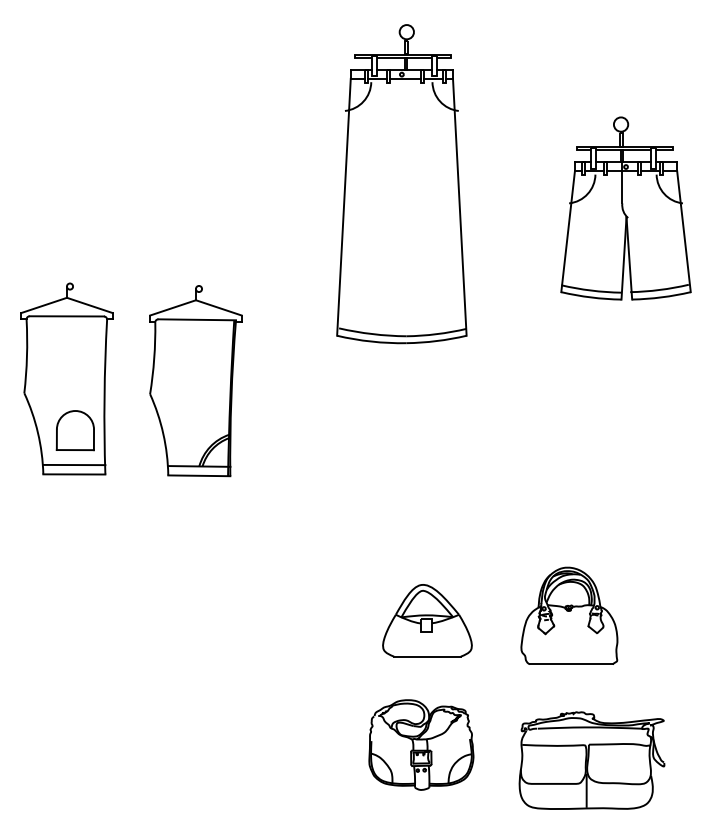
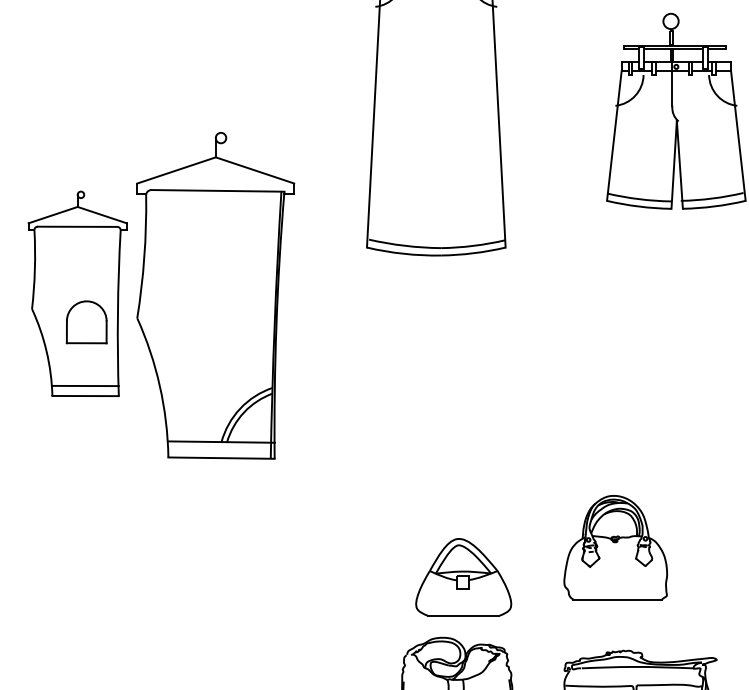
part: (195, 381) -> (215, 296), size x1.6
part: (74, 430) -> (85, 322), moved
part: (427, 620) -> (463, 577), moved

